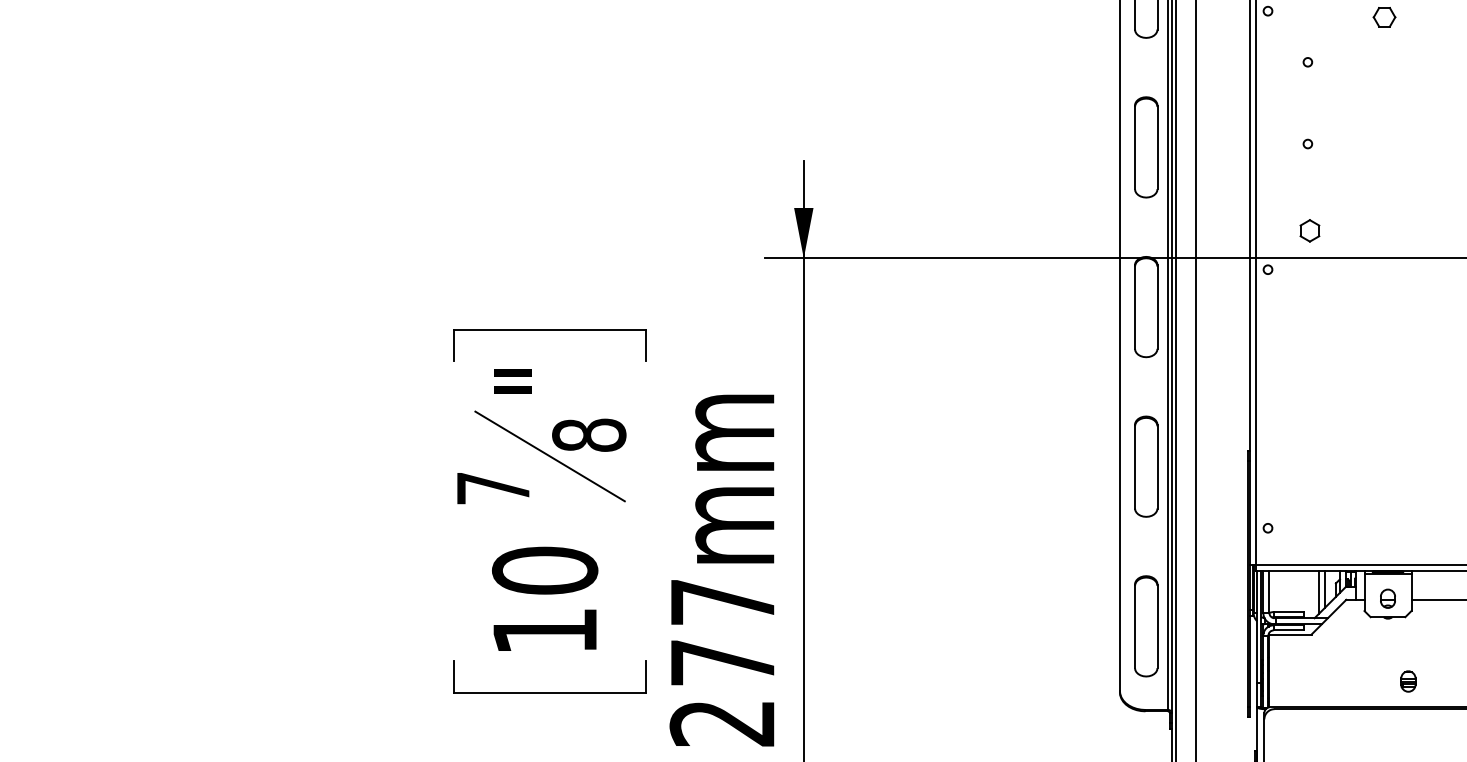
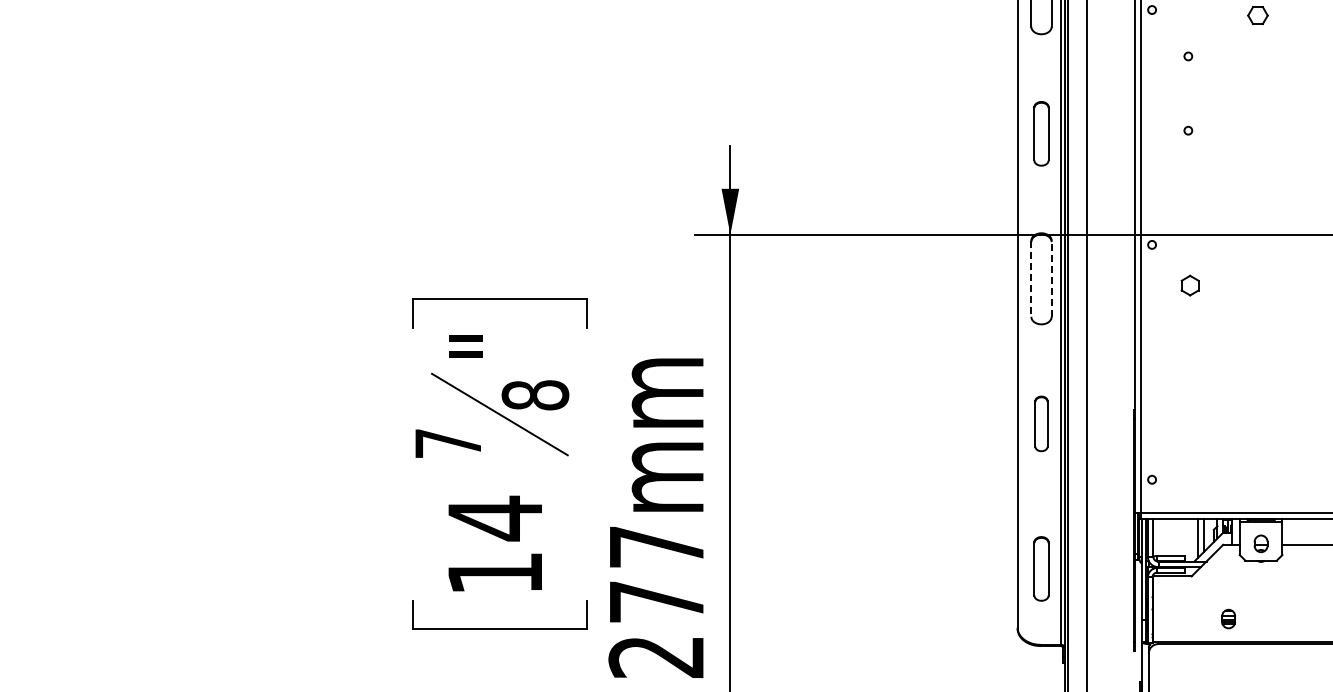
part: (1146, 147) -> (1041, 133), size x0.7
part: (1309, 230) -> (1189, 285), moved
line: (1135, 306) -> (1031, 278), solid -> dashed
line: (1157, 306) -> (1051, 278), solid -> dashed
part: (1146, 466) -> (1041, 423), size x0.6
text: (545, 570) -> (495, 518), 10 -> 14
part: (1146, 625) -> (1041, 568), size x0.7
part: (1408, 680) -> (1228, 618), moved

